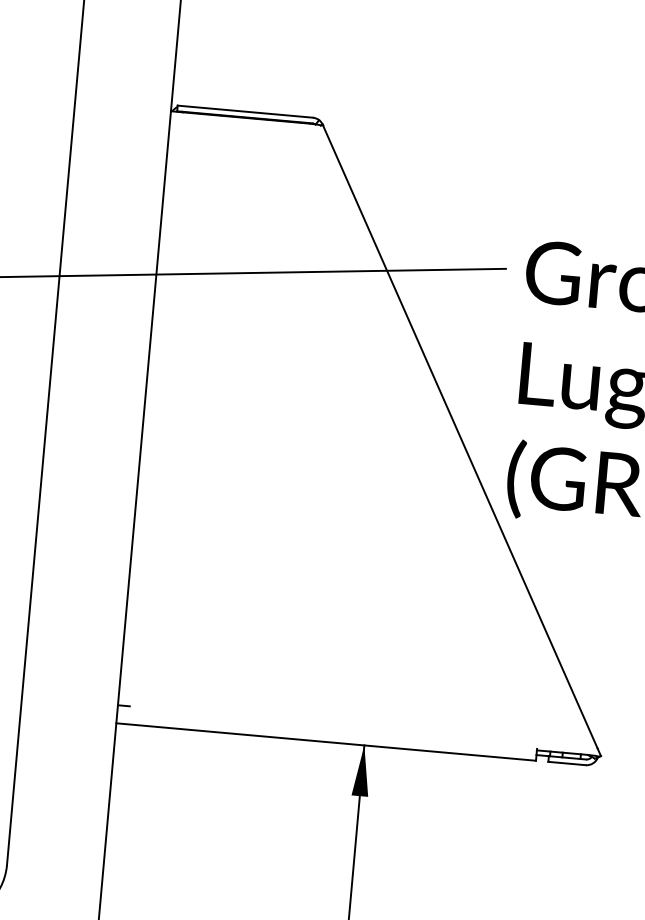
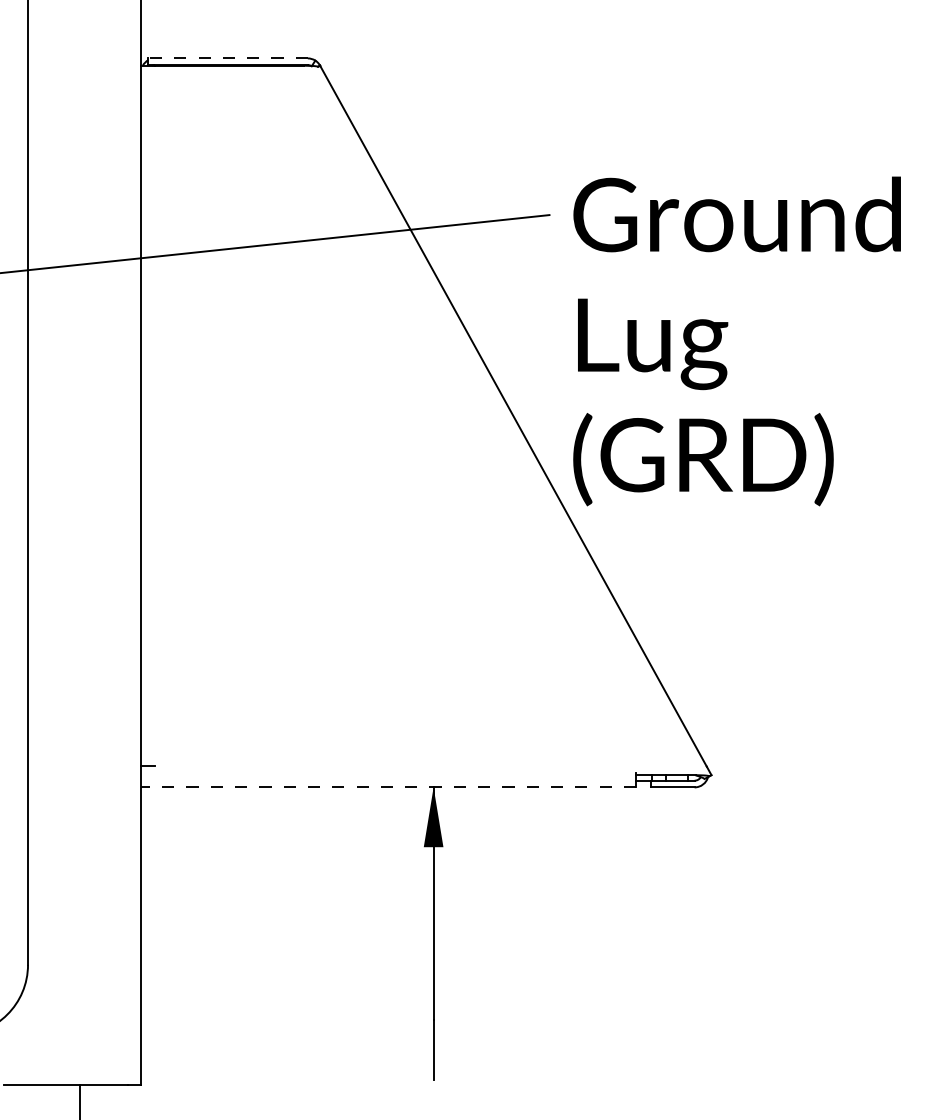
line: (245, 111) -> (228, 58), solid -> dashed
line: (326, 742) -> (388, 787), solid -> dashed

